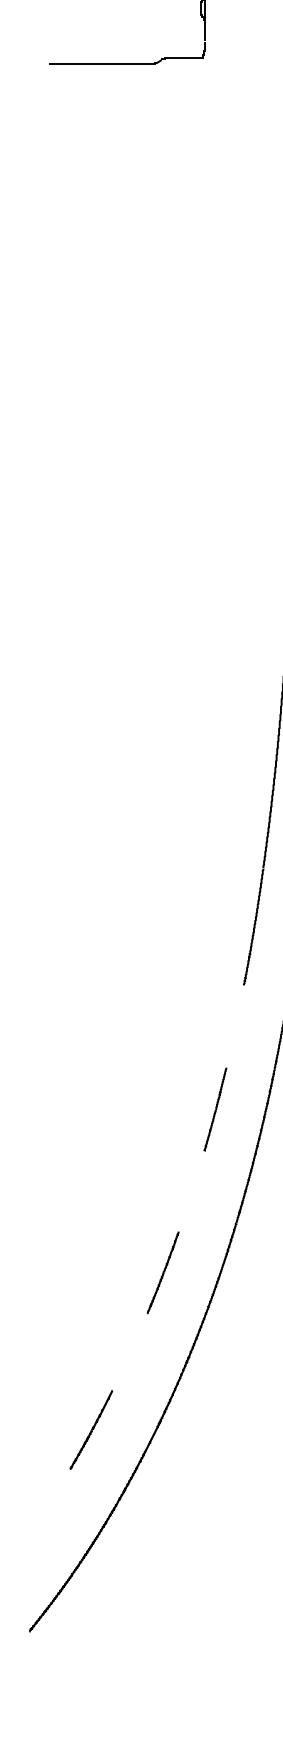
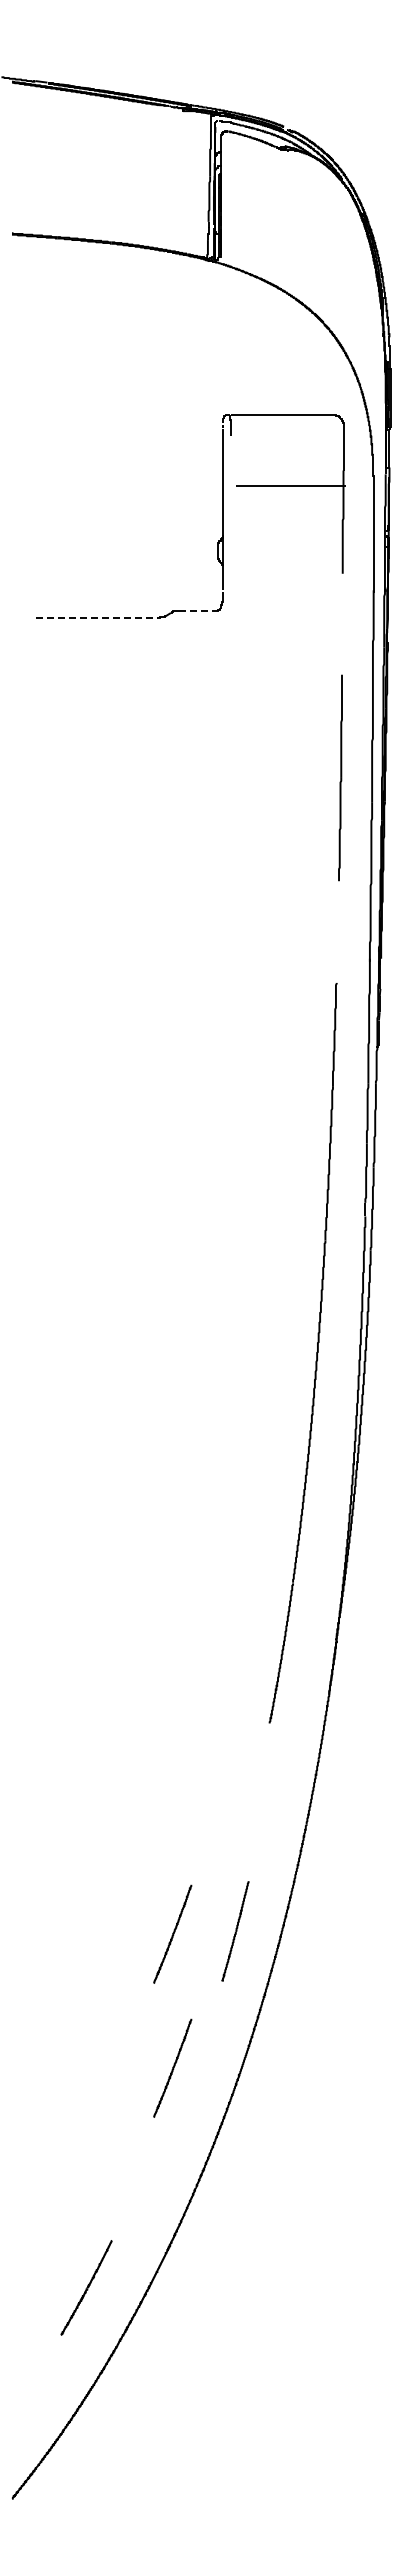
line: (183, 58) -> (197, 610), solid -> dashed
line: (100, 64) -> (97, 618), solid -> dashed
line: (215, 1109) -> (235, 1931), moved
line: (162, 1160) -> (172, 1933), added
part: (91, 1429) -> (86, 2287), moved

